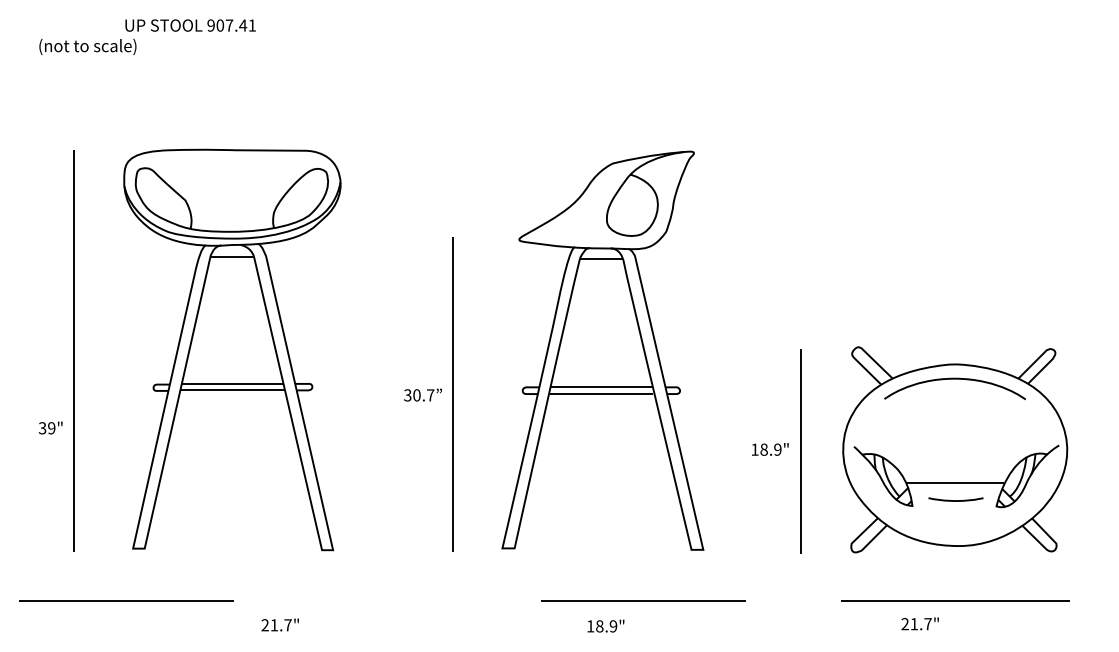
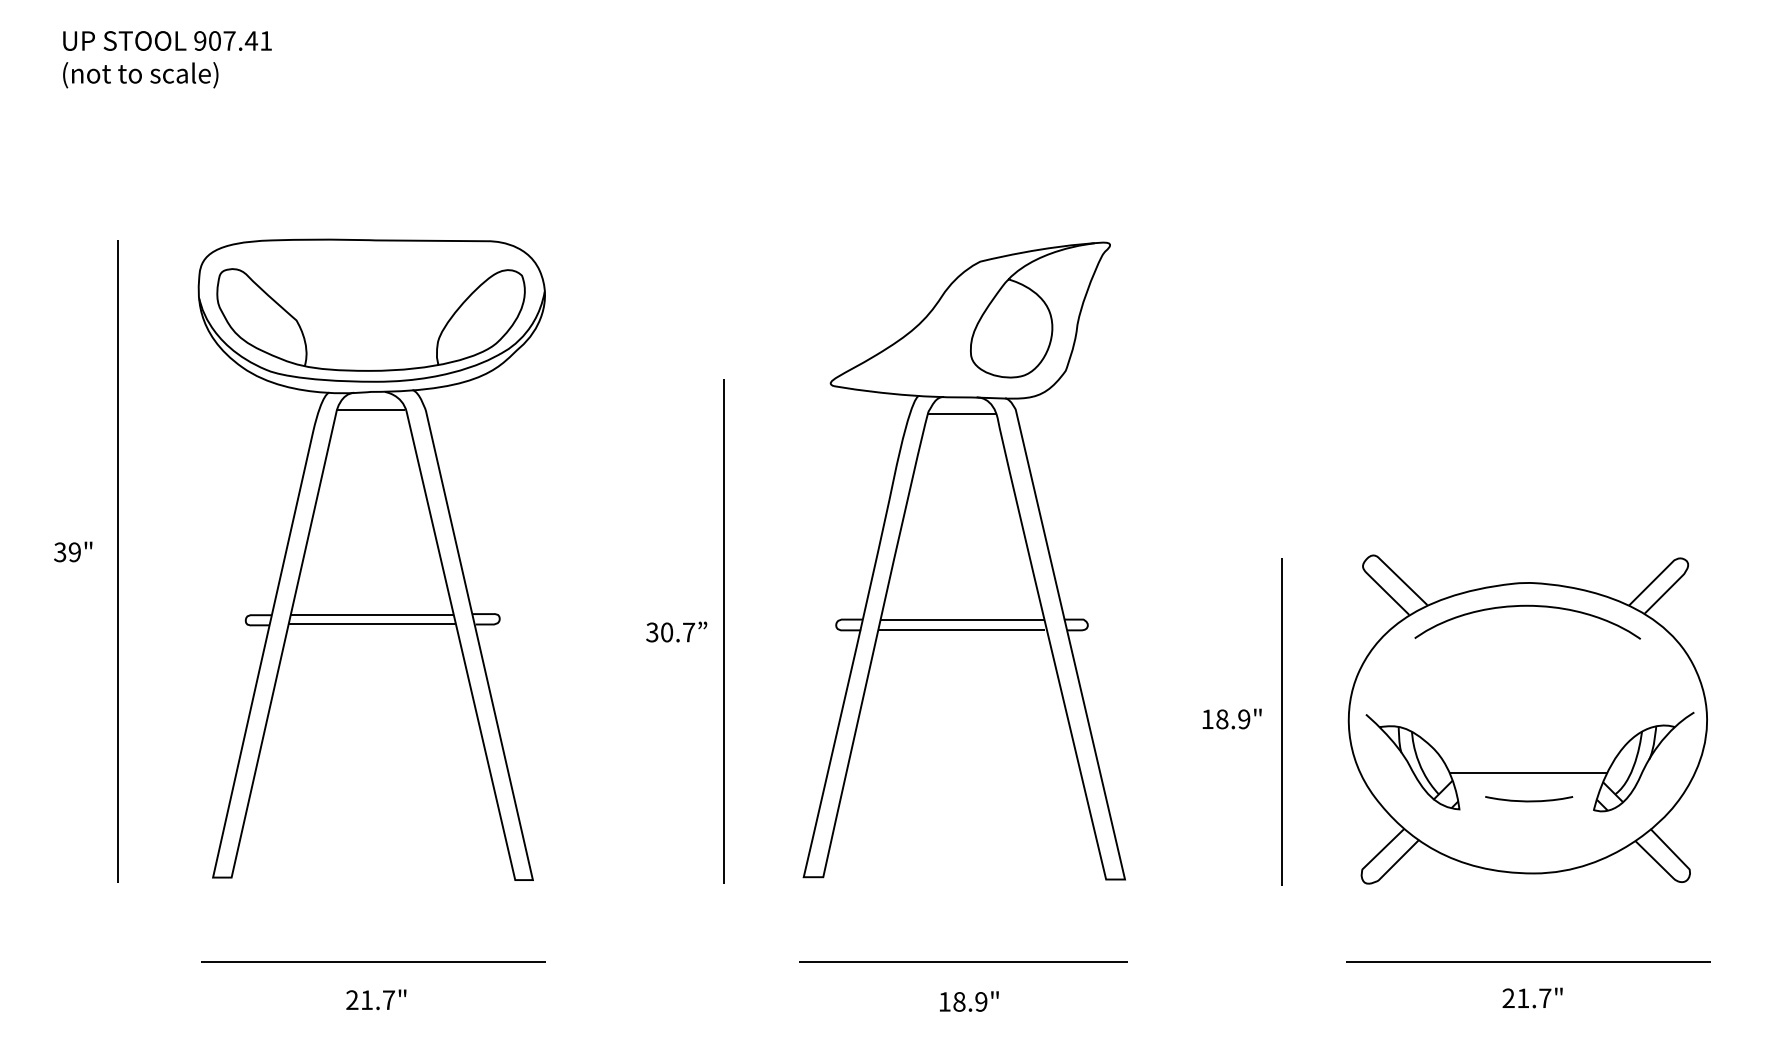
text: (190, 25) -> (167, 40), moved
text: (50, 427) -> (72, 551), moved
line: (126, 600) -> (373, 960), moved
line: (643, 600) -> (963, 960), moved
text: (919, 623) -> (1531, 997), moved
text: (279, 624) -> (375, 998), moved

